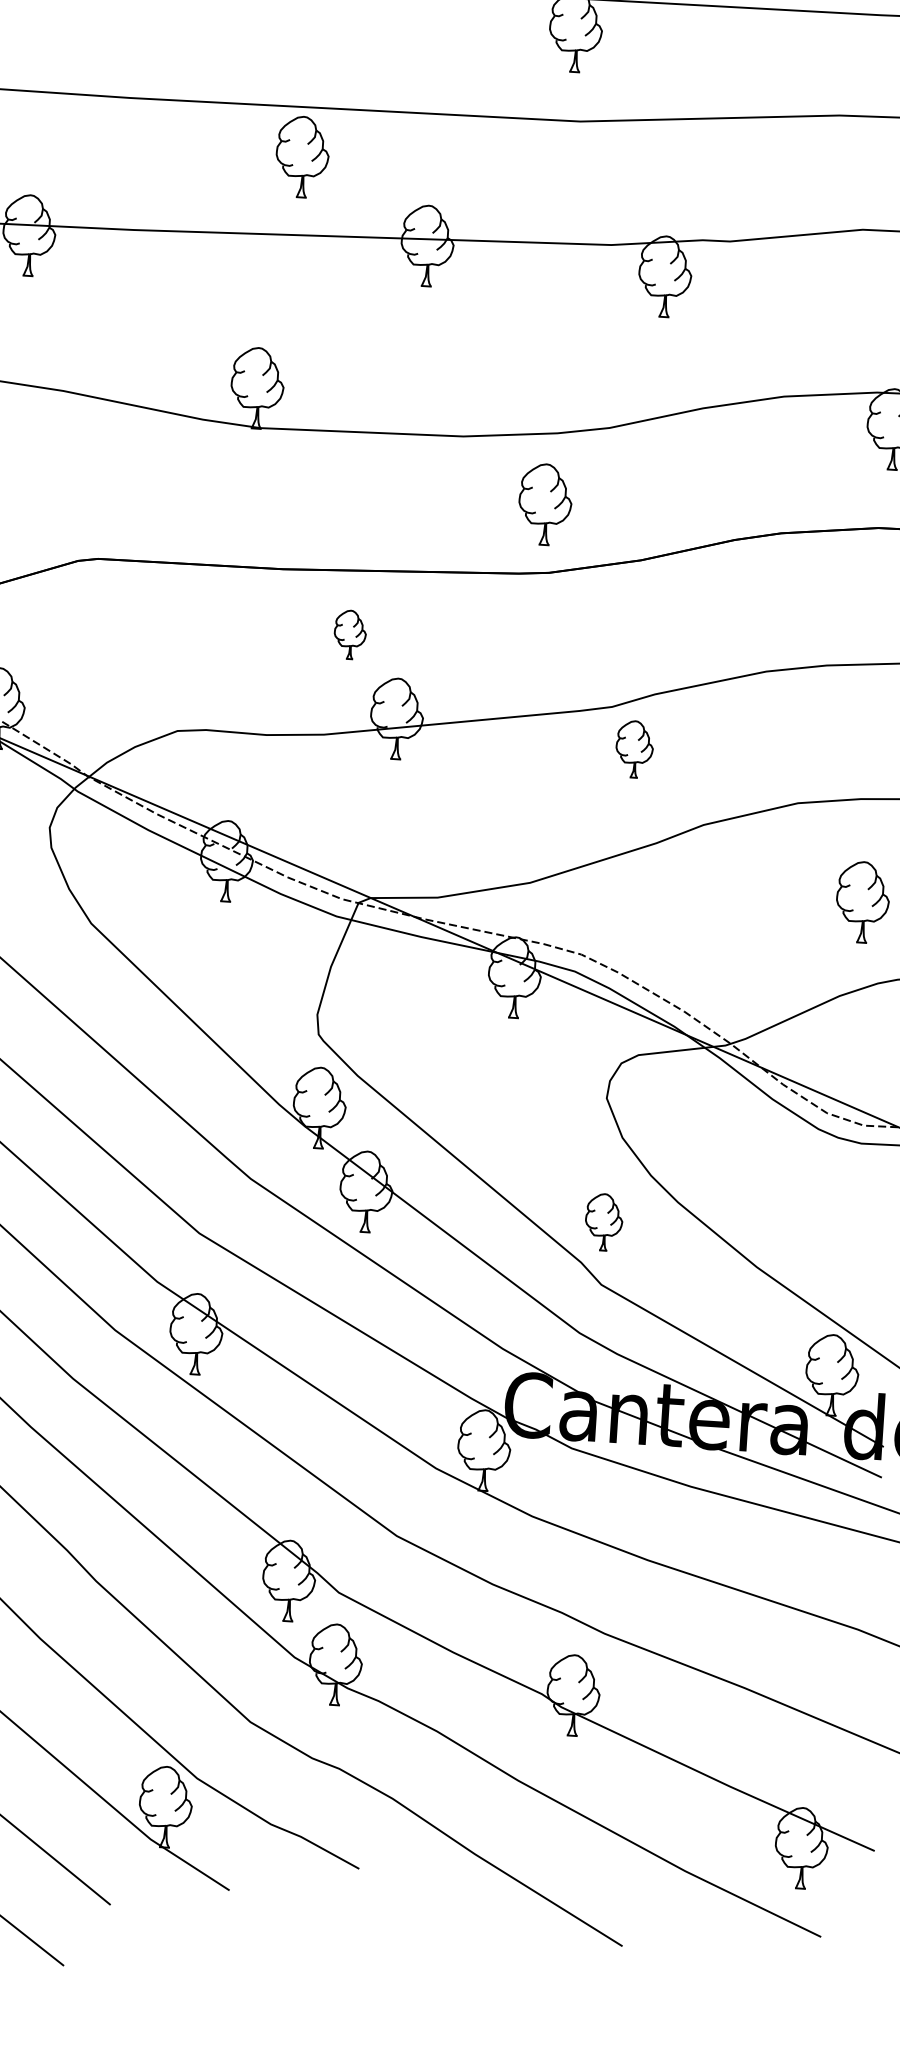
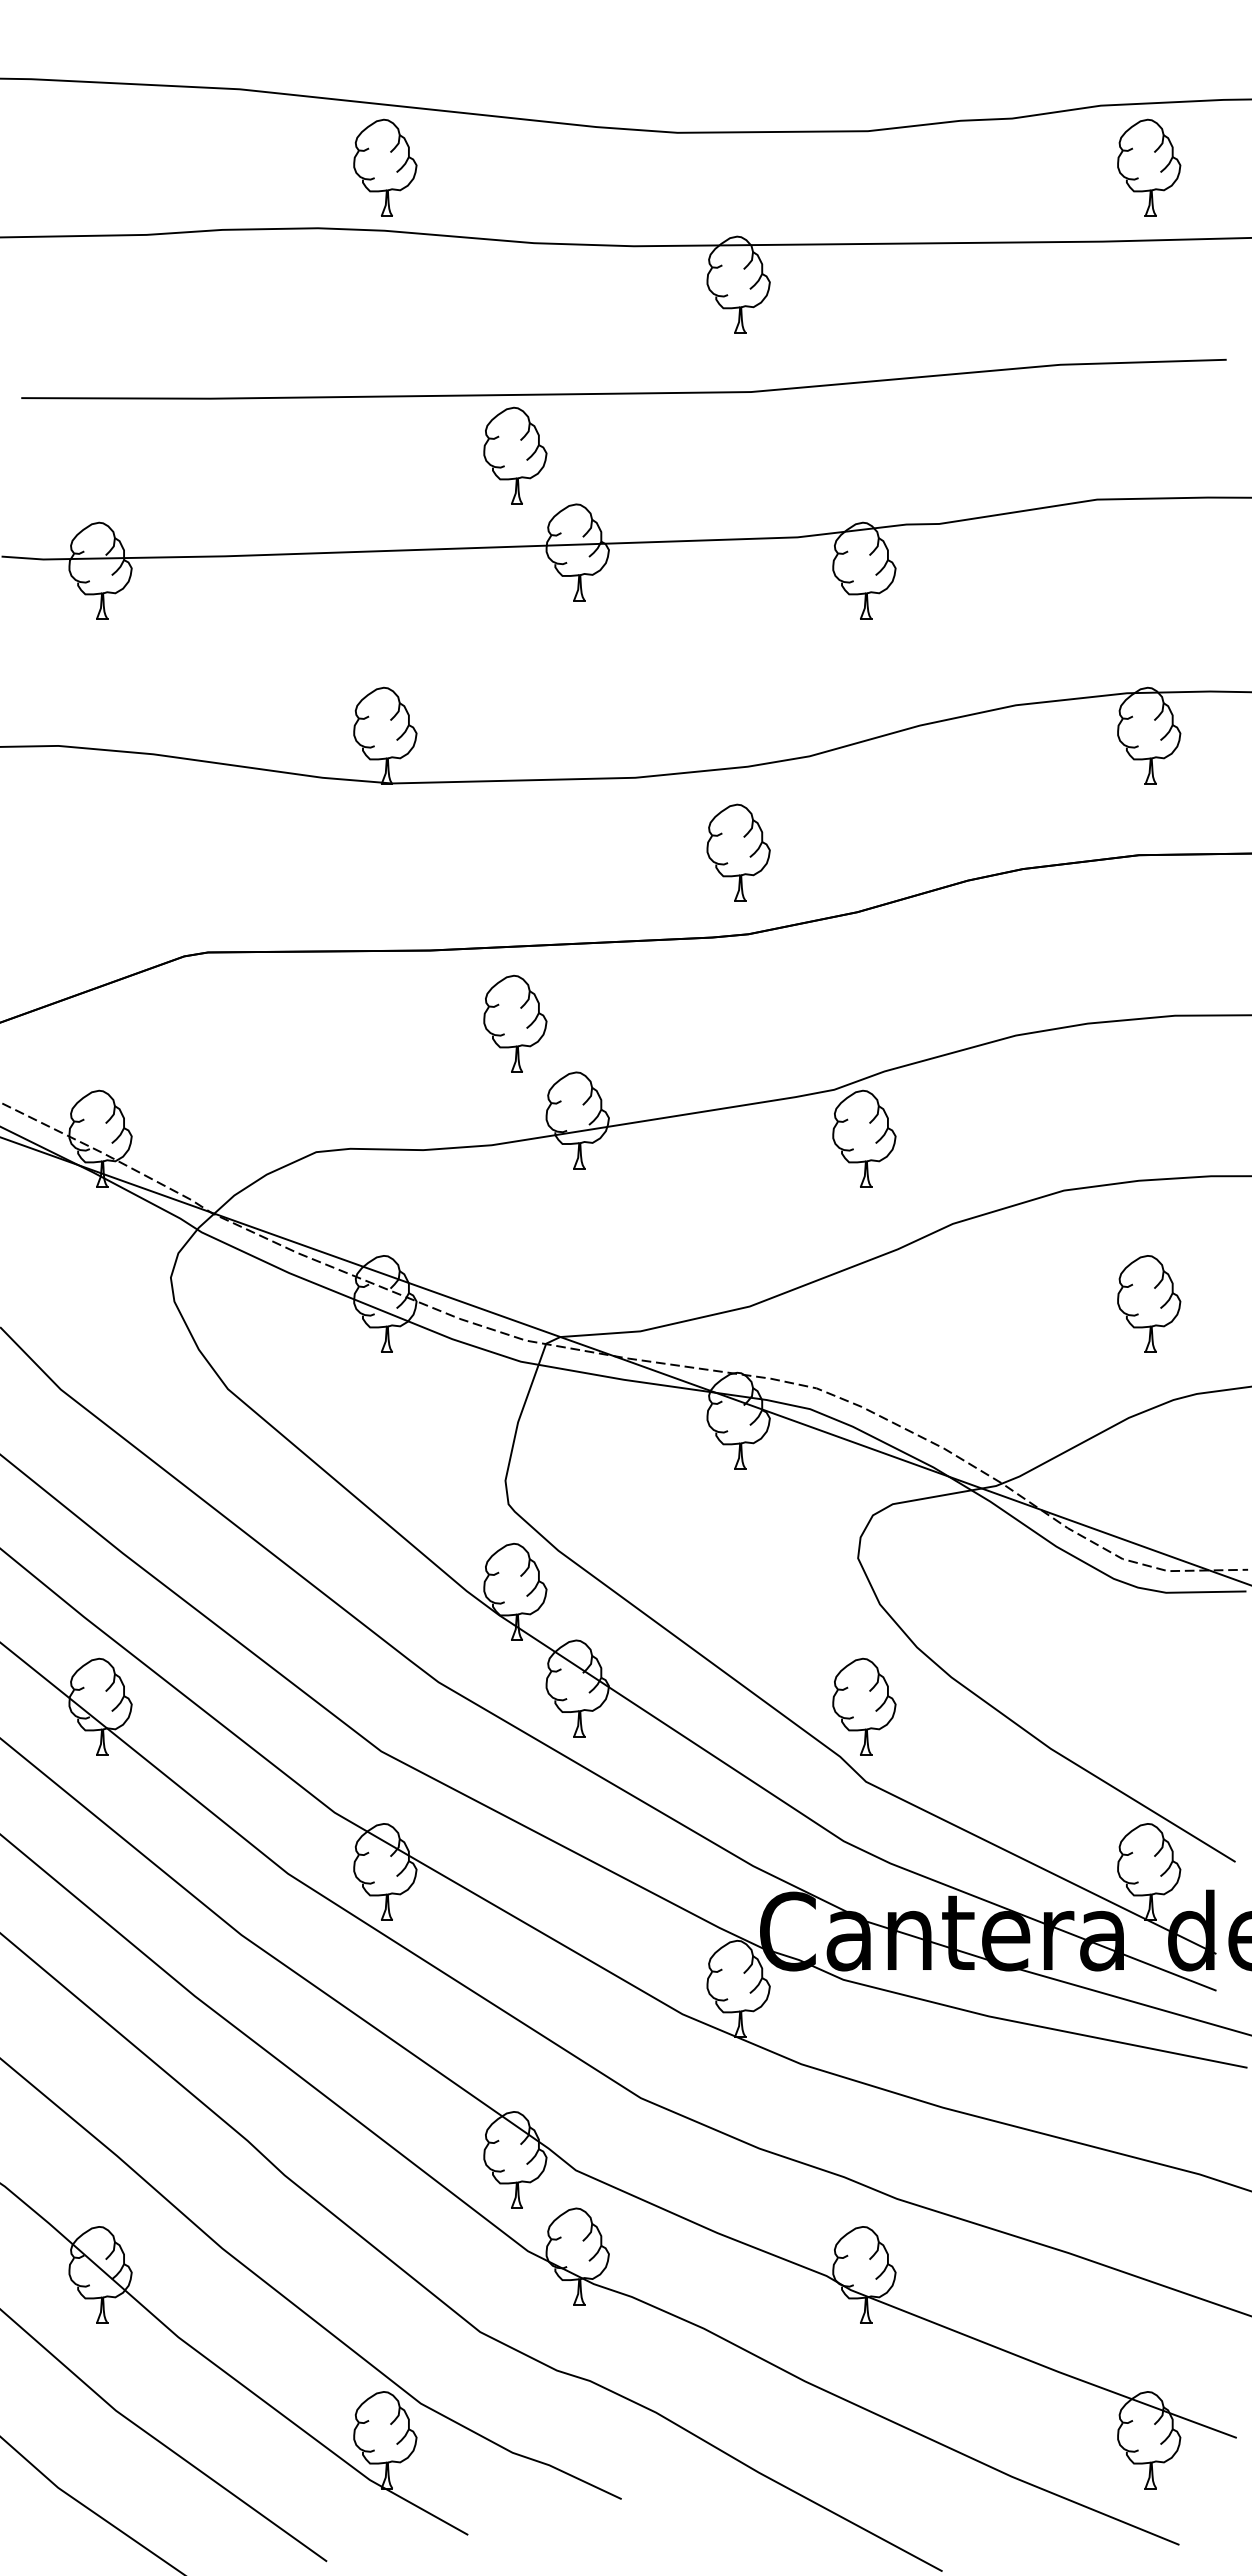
part: (302, 156) -> (515, 455), moved
part: (350, 634) -> (515, 1023), size x1.67
part: (634, 749) -> (864, 1138), size x1.43
part: (604, 1222) -> (864, 1706), size x1.43

